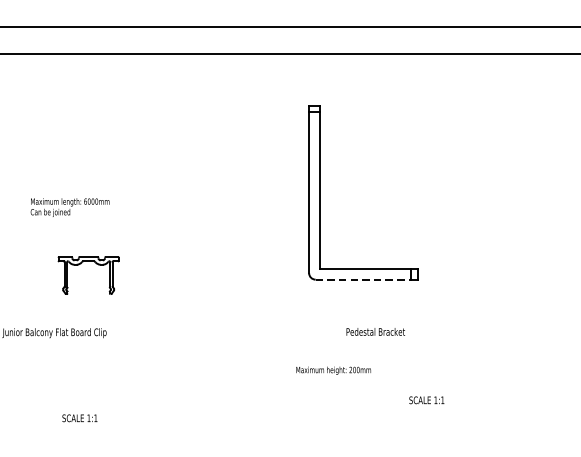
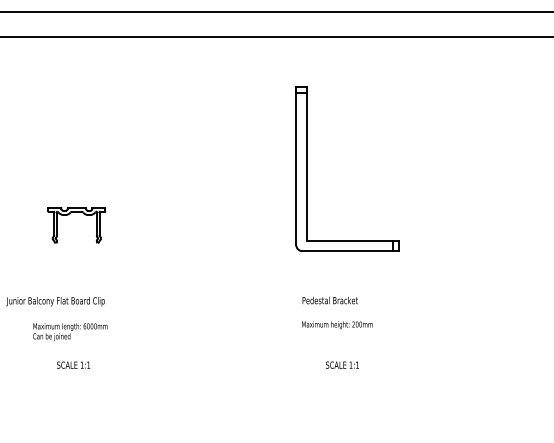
text: (70, 207) -> (70, 331), moved
part: (81, 264) -> (70, 214), moved
line: (364, 280) -> (348, 251), dashed -> solid
text: (375, 331) -> (329, 300), moved
text: (333, 371) -> (337, 325), moved
text: (426, 399) -> (342, 364), moved
text: (79, 417) -> (73, 364), moved

